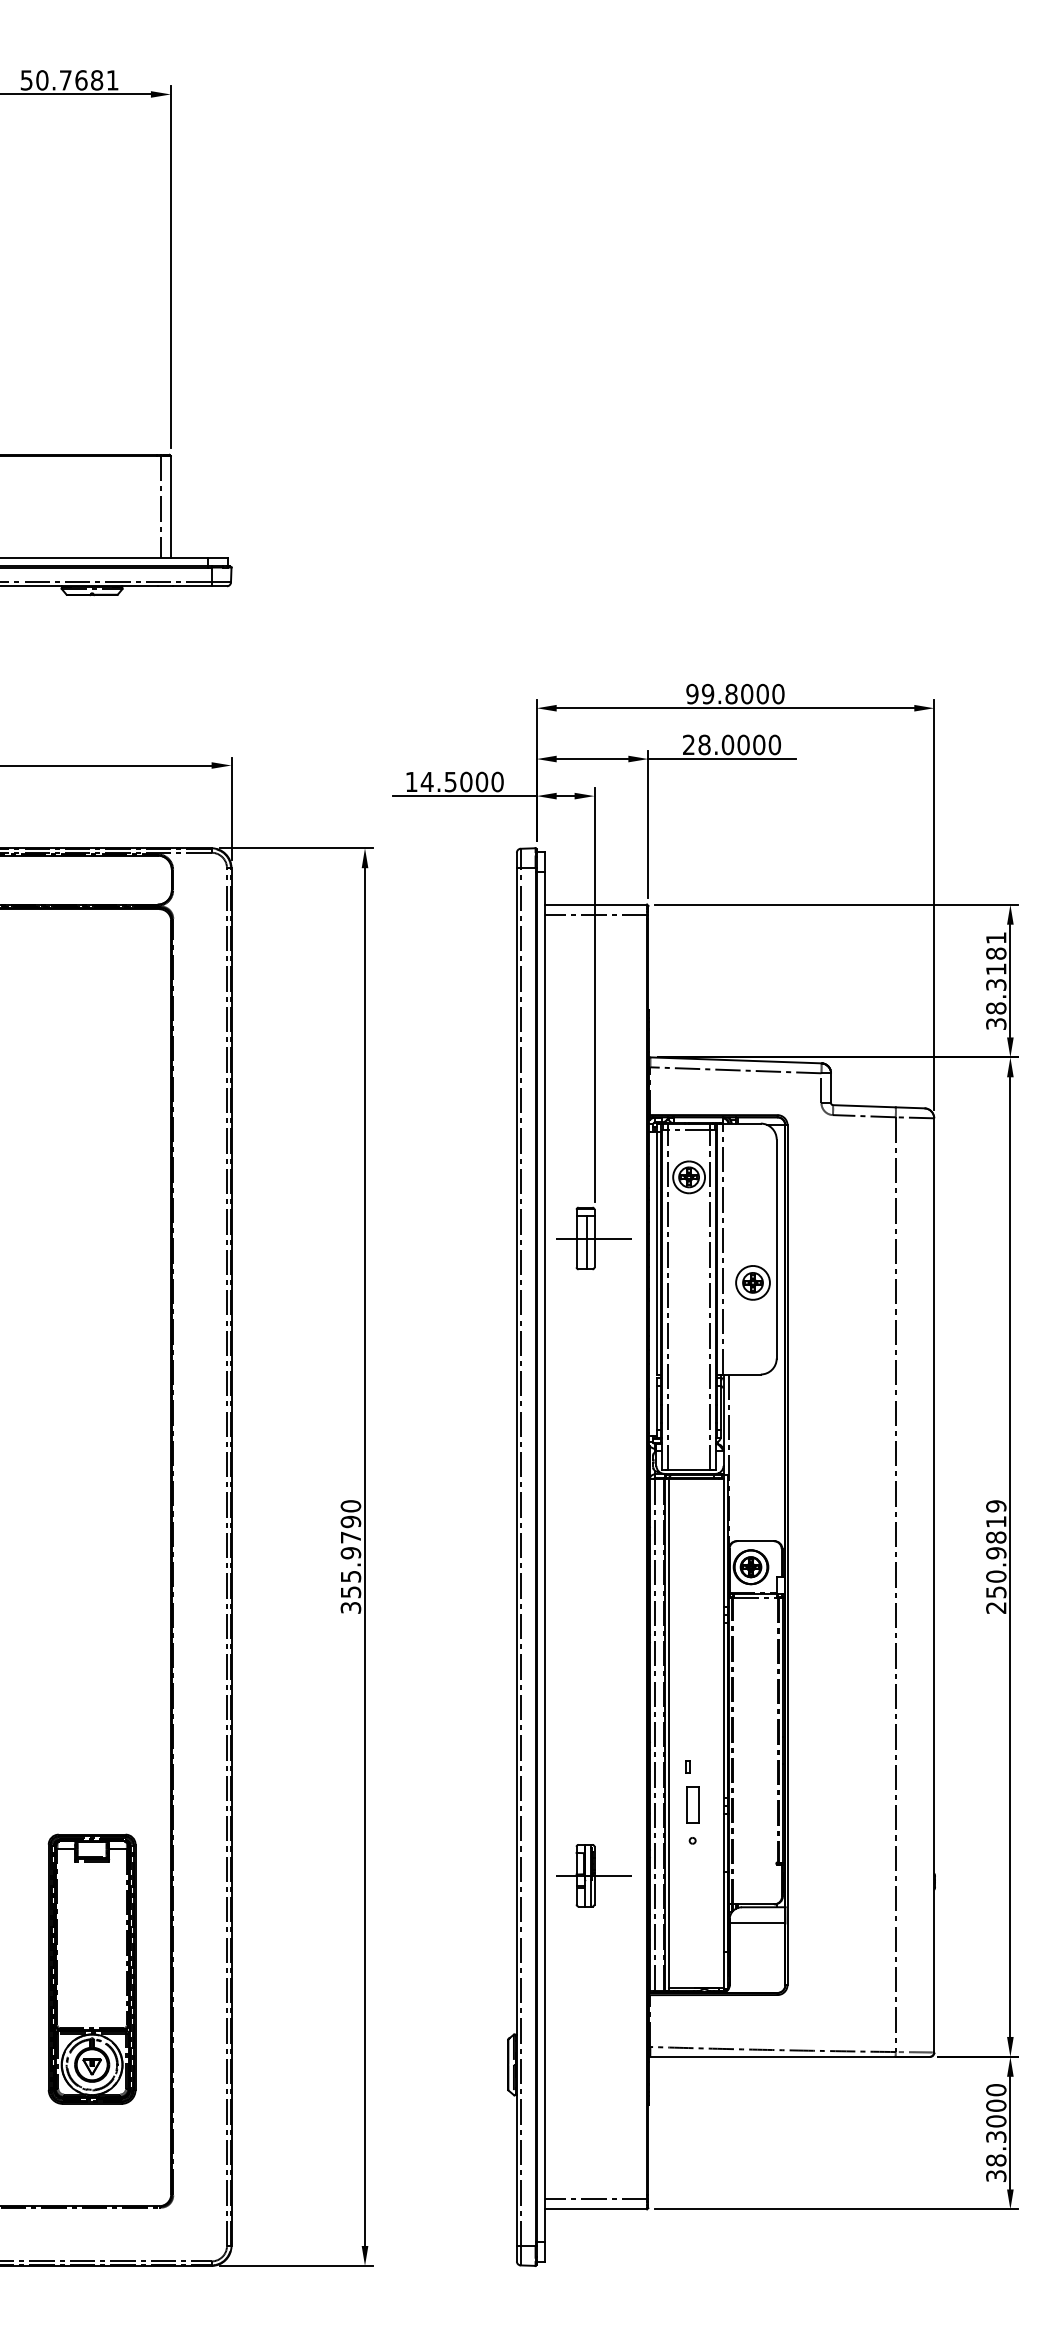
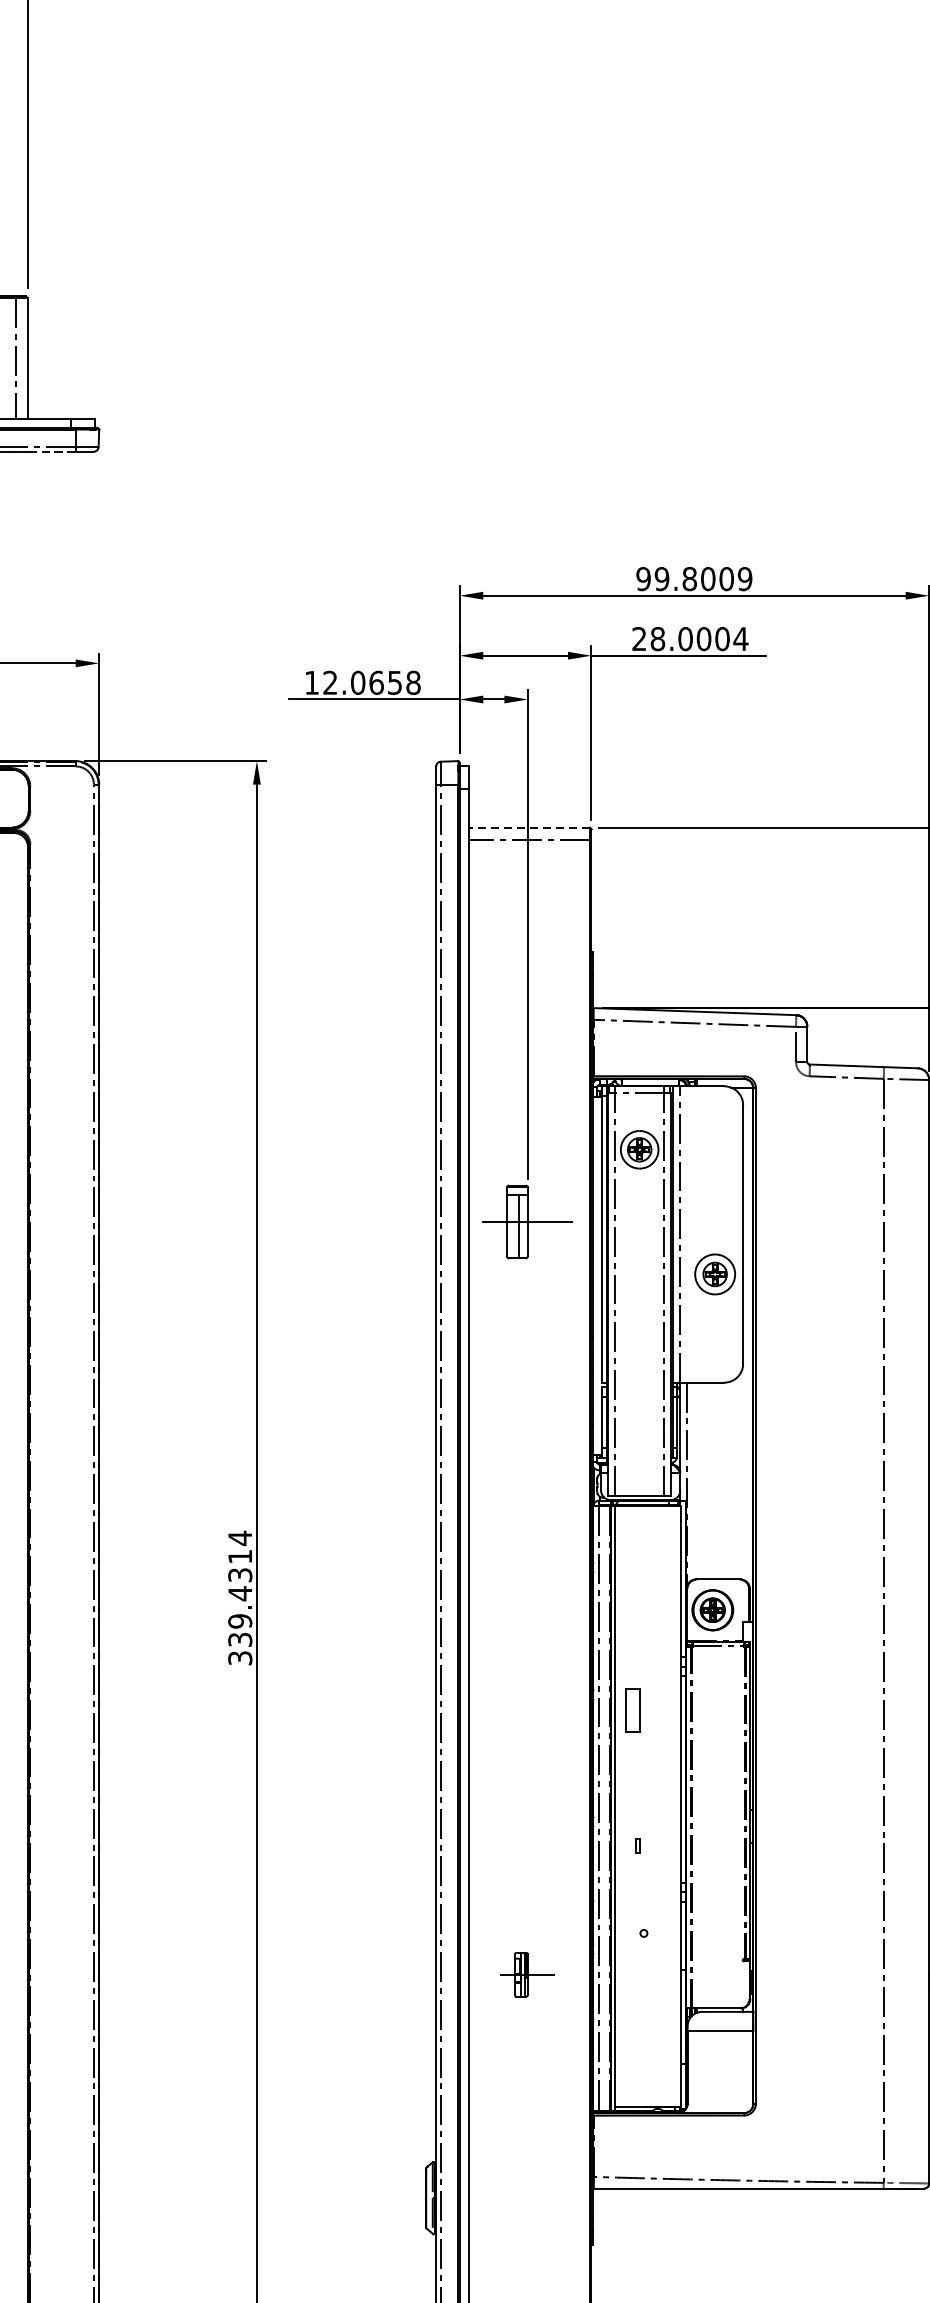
line: (191, 586) -> (51, 451), solid -> dashed
text: (778, 694) -> (745, 579), 99.8000 -> 99.8009
text: (774, 744) -> (740, 638), 28.0000 -> 28.0004
text: (461, 781) -> (370, 682), 14.5000 -> 12.0658
line: (595, 904) -> (529, 827), solid -> dashed
text: (350, 1548) -> (239, 1588), 355.9790 -> 339.4314
part: (692, 1804) -> (633, 1709), moved
part: (593, 1875) -> (526, 1974), size x0.6

